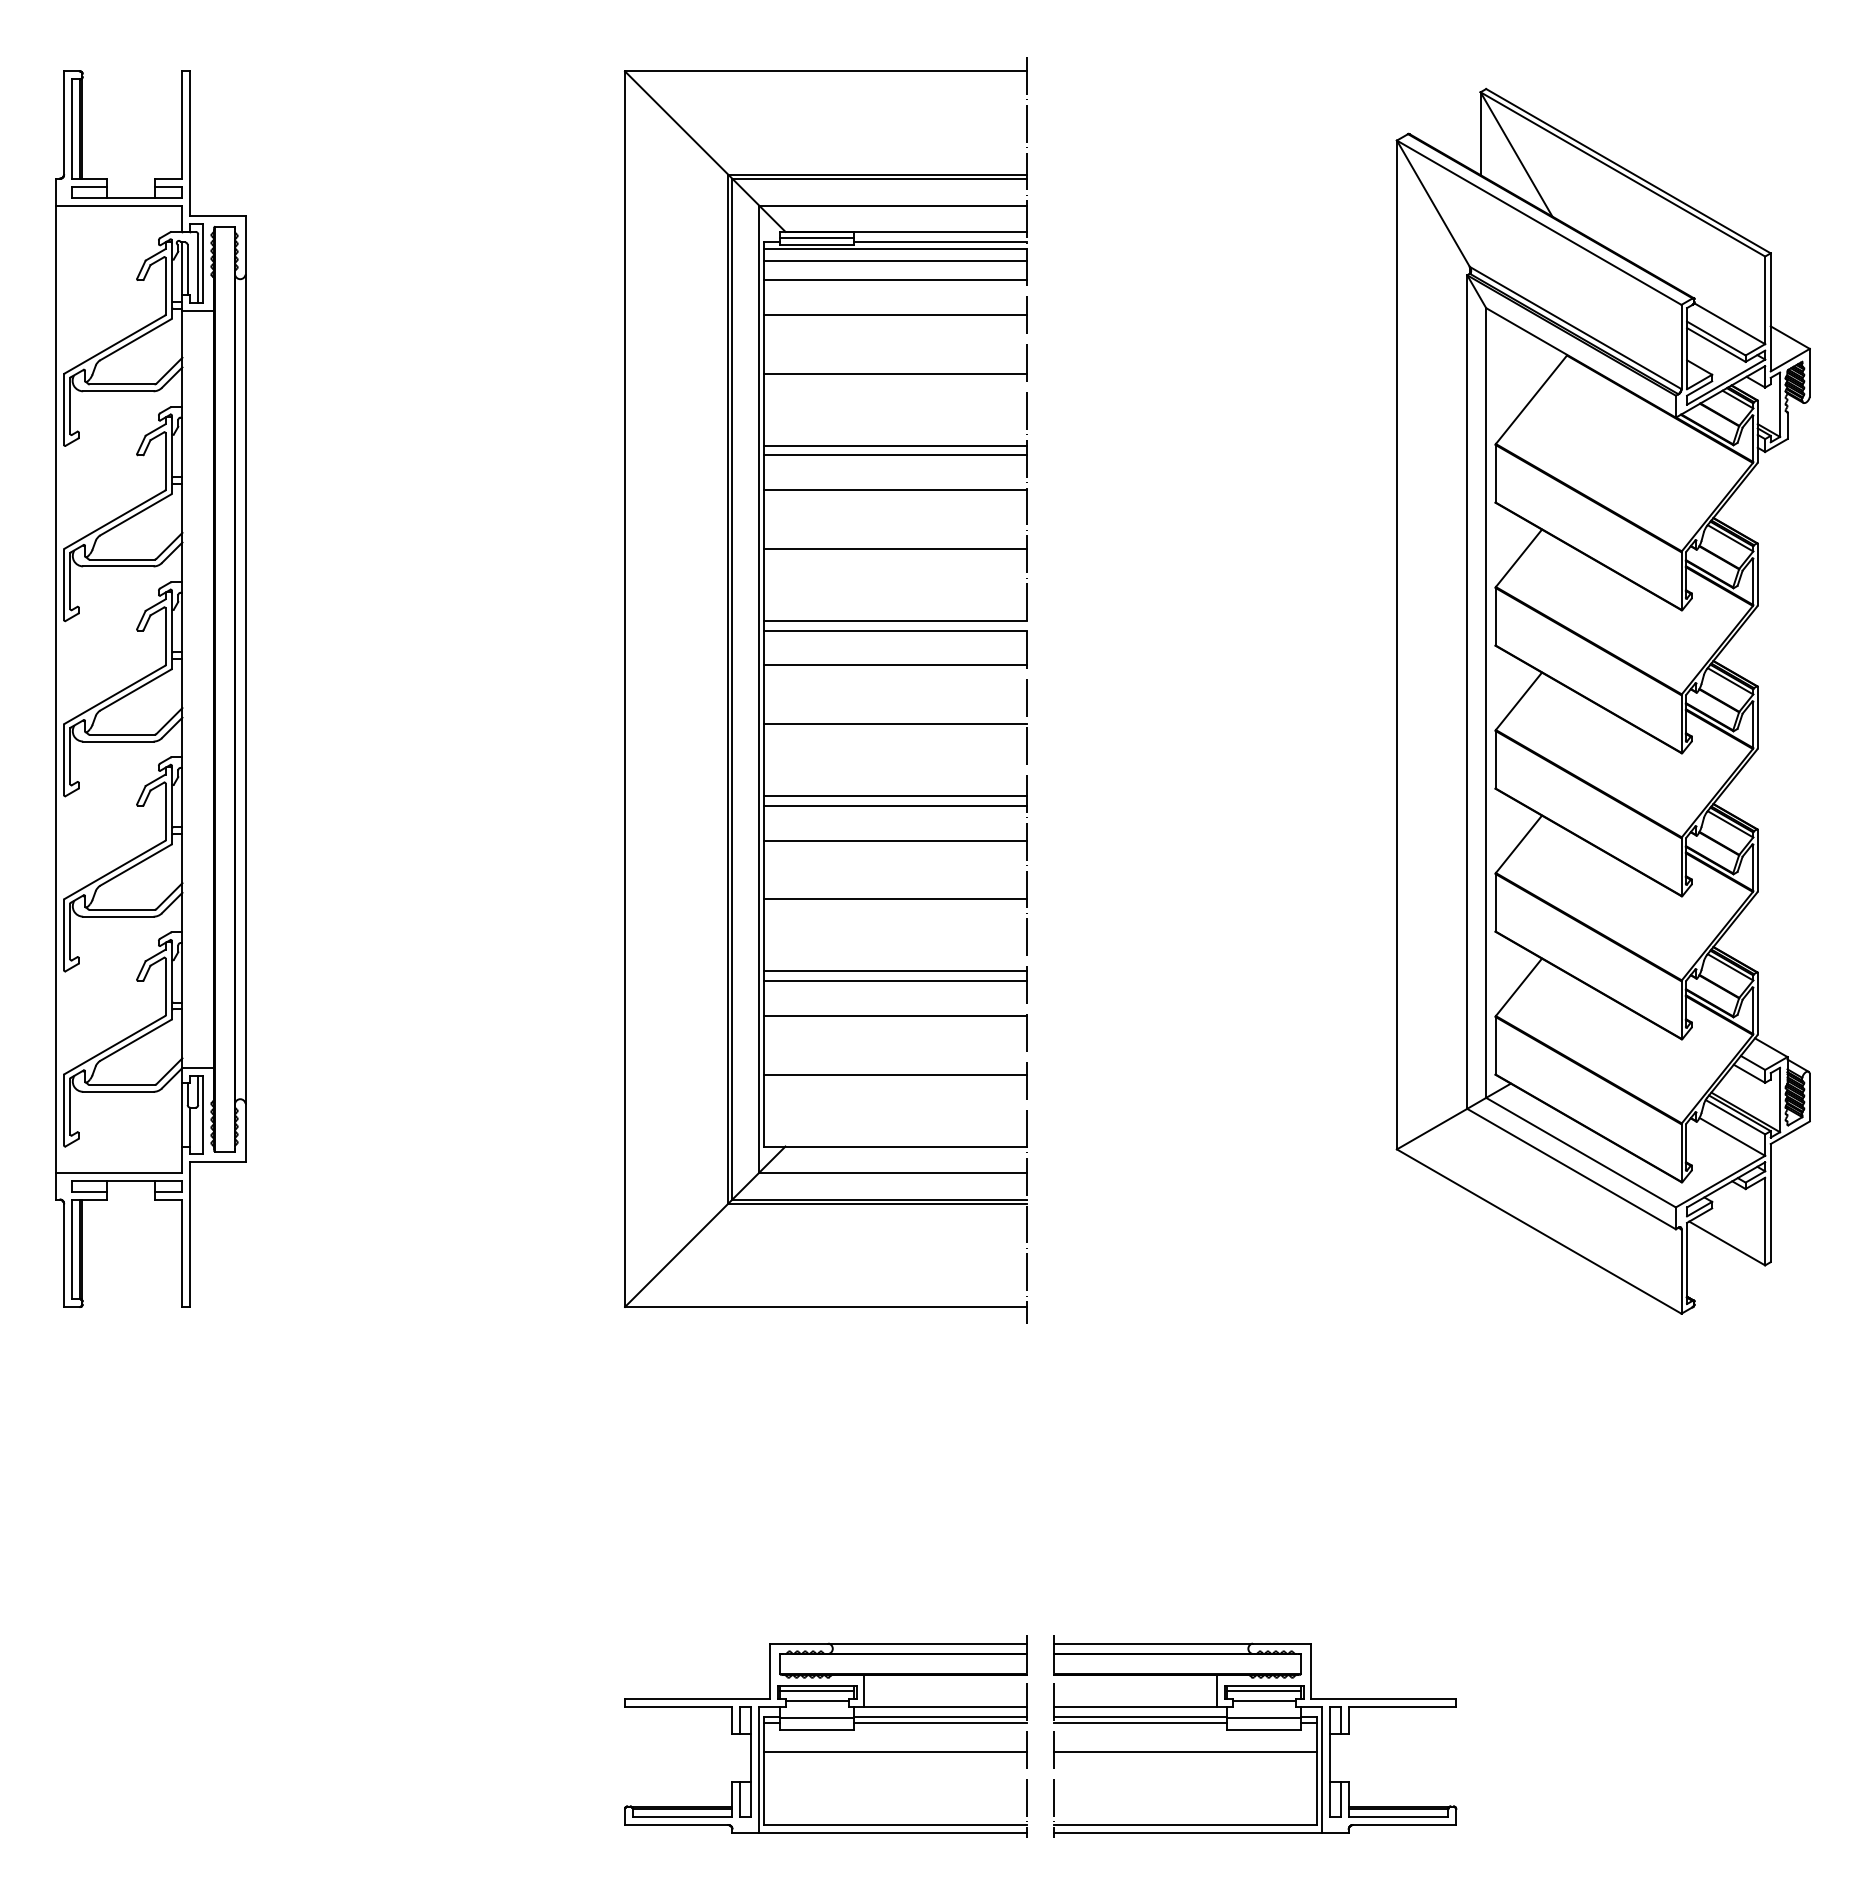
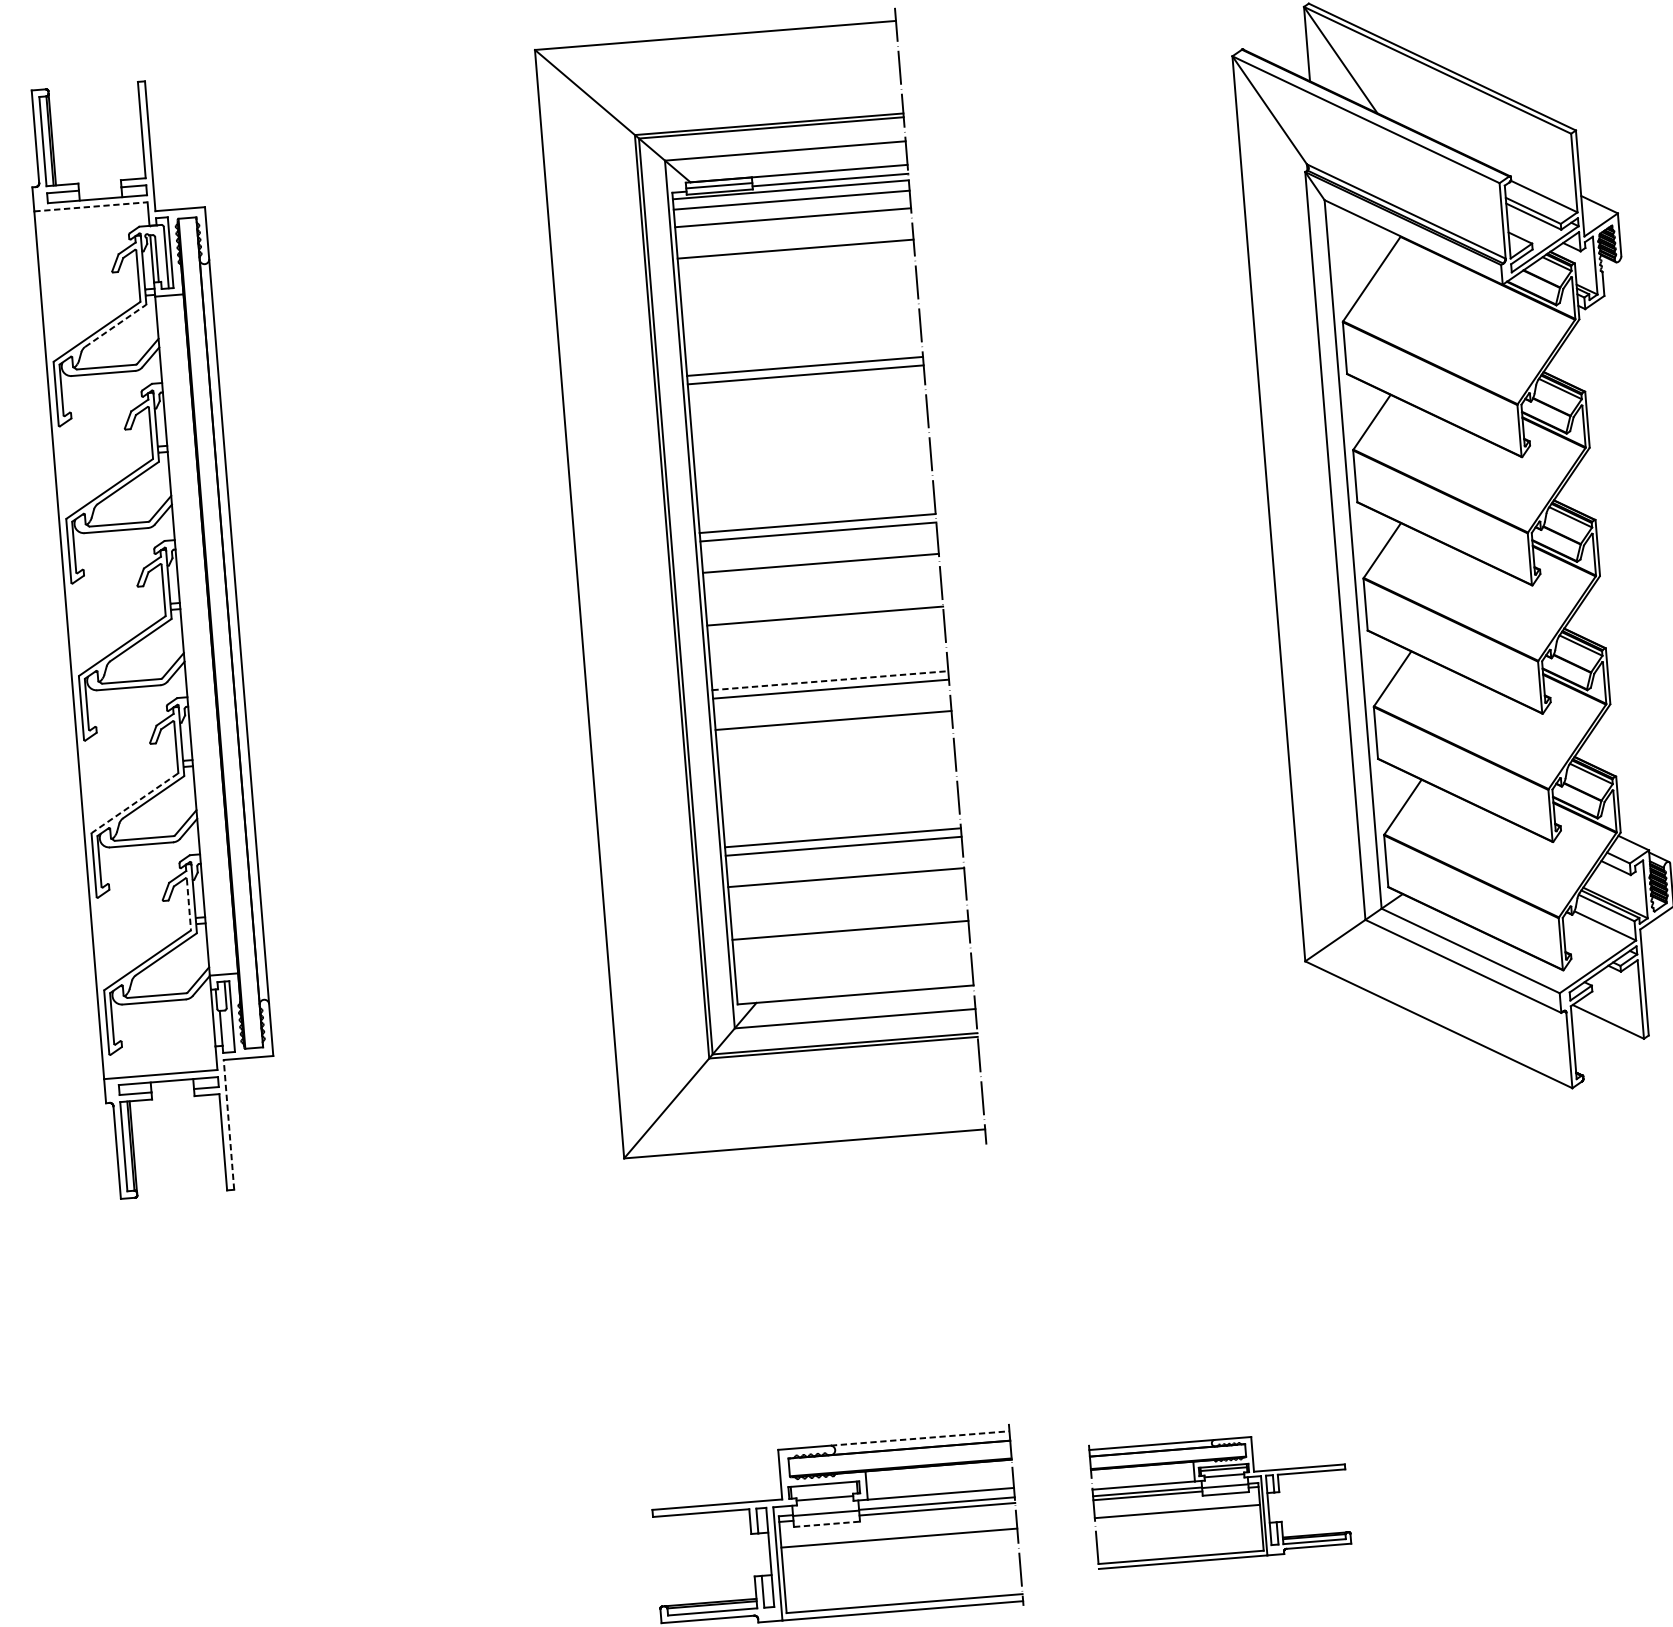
line: (119, 205) -> (91, 206), solid -> dashed
line: (136, 339) -> (116, 325), solid -> dashed
line: (895, 373) -> (799, 301), removed
line: (895, 490) -> (807, 406), removed
line: (895, 549) -> (812, 459), removed
line: (896, 796) -> (830, 680), solid -> dashed
line: (114, 870) -> (134, 803), solid -> dashed
line: (895, 899) -> (837, 773), removed
line: (165, 987) -> (188, 904), solid -> dashed
line: (190, 1234) -> (229, 1124), solid -> dashed
line: (927, 1643) -> (919, 1438), solid -> dashed
line: (816, 1690) -> (823, 1488), removed
line: (817, 1730) -> (827, 1524), solid -> dashed
part: (1255, 1736) -> (1220, 1498), size x0.7

